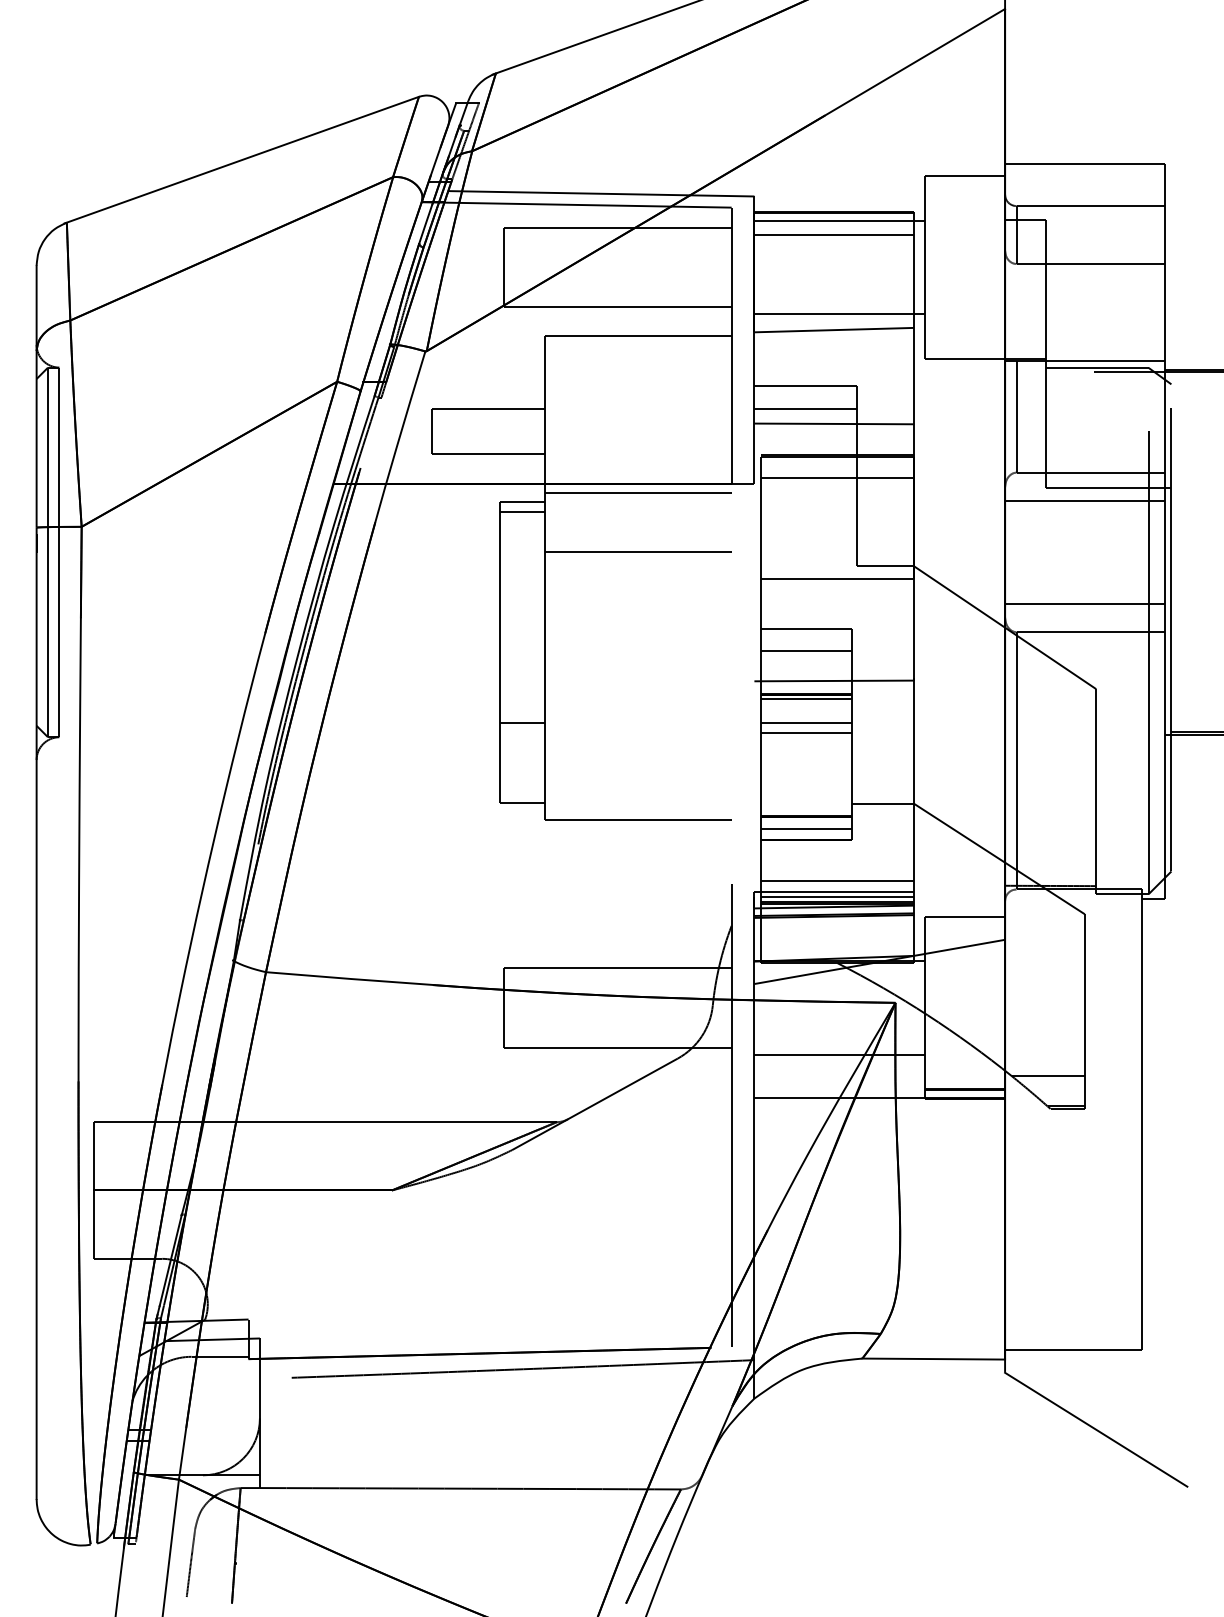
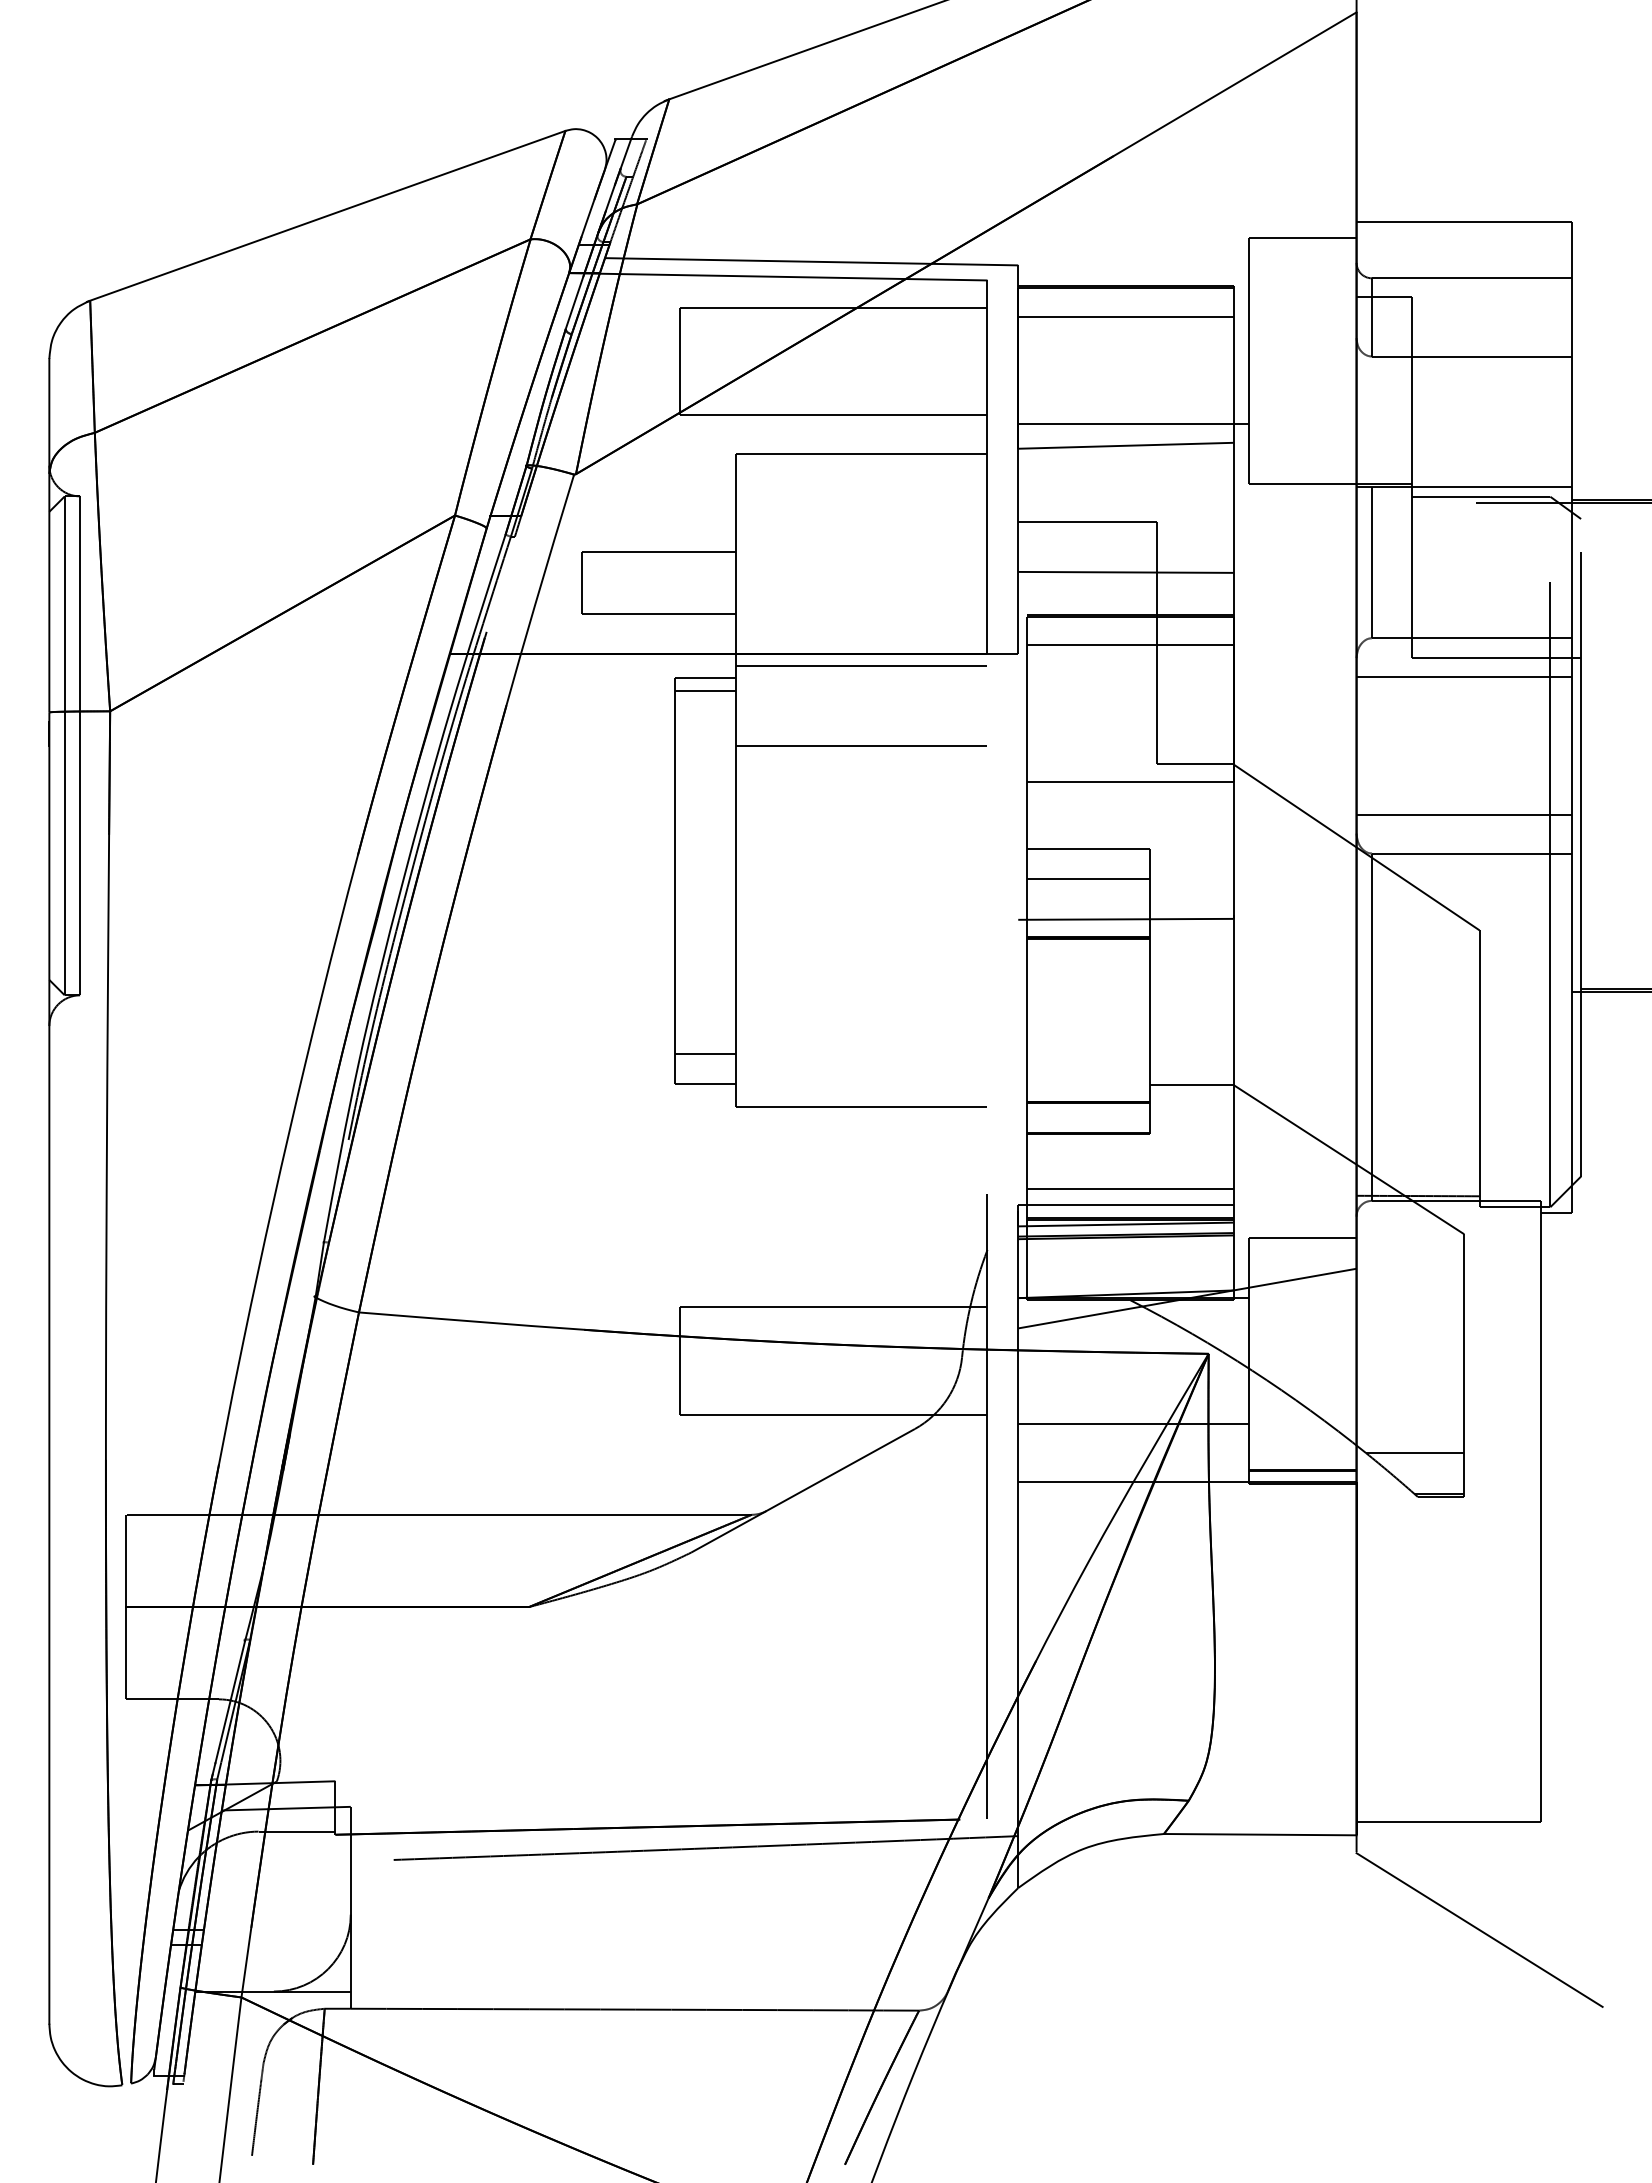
line: (839, 220) -> (1133, 297), removed
line: (805, 409) -> (1087, 552), removed
line: (806, 699) -> (1088, 944), removed
line: (806, 722) -> (1088, 975), removed
line: (522, 723) -> (705, 1053), moved
line: (806, 732) -> (1088, 988), removed
line: (806, 829) -> (1088, 1119), removed
line: (837, 896) -> (1130, 1210), removed

